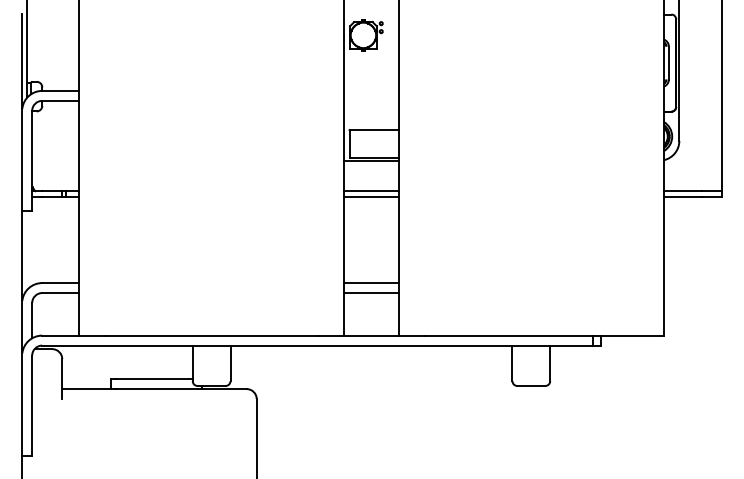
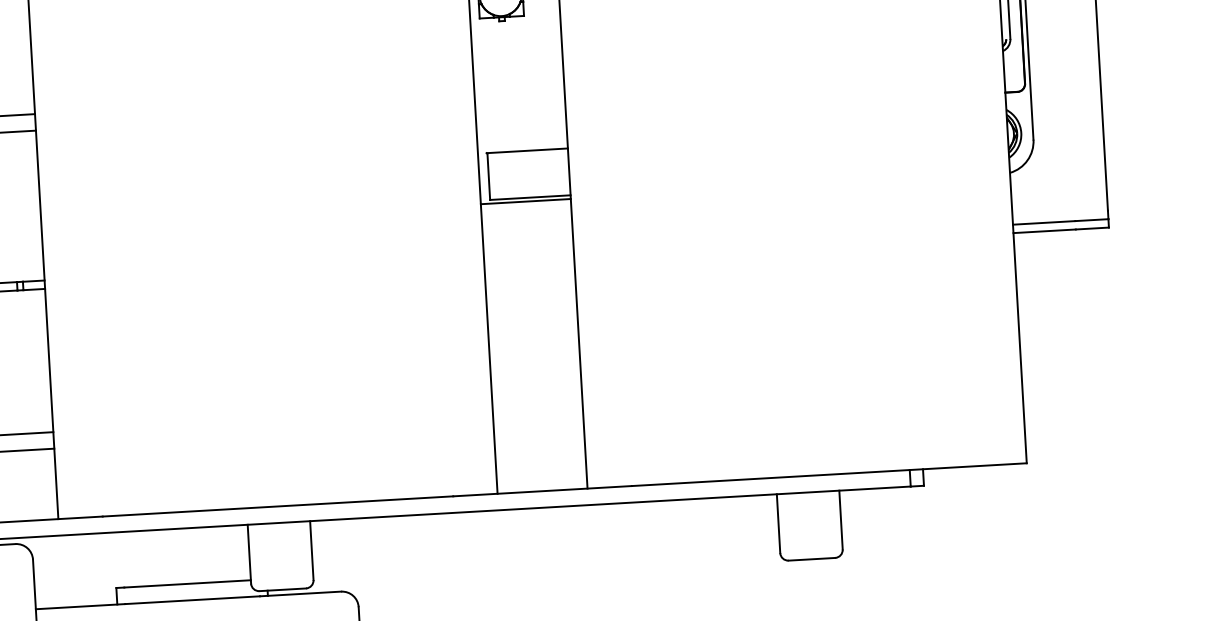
line: (371, 191) -> (528, 252), removed
line: (371, 196) -> (529, 260), removed
line: (371, 283) -> (537, 404), removed
line: (371, 293) -> (538, 421), removed

